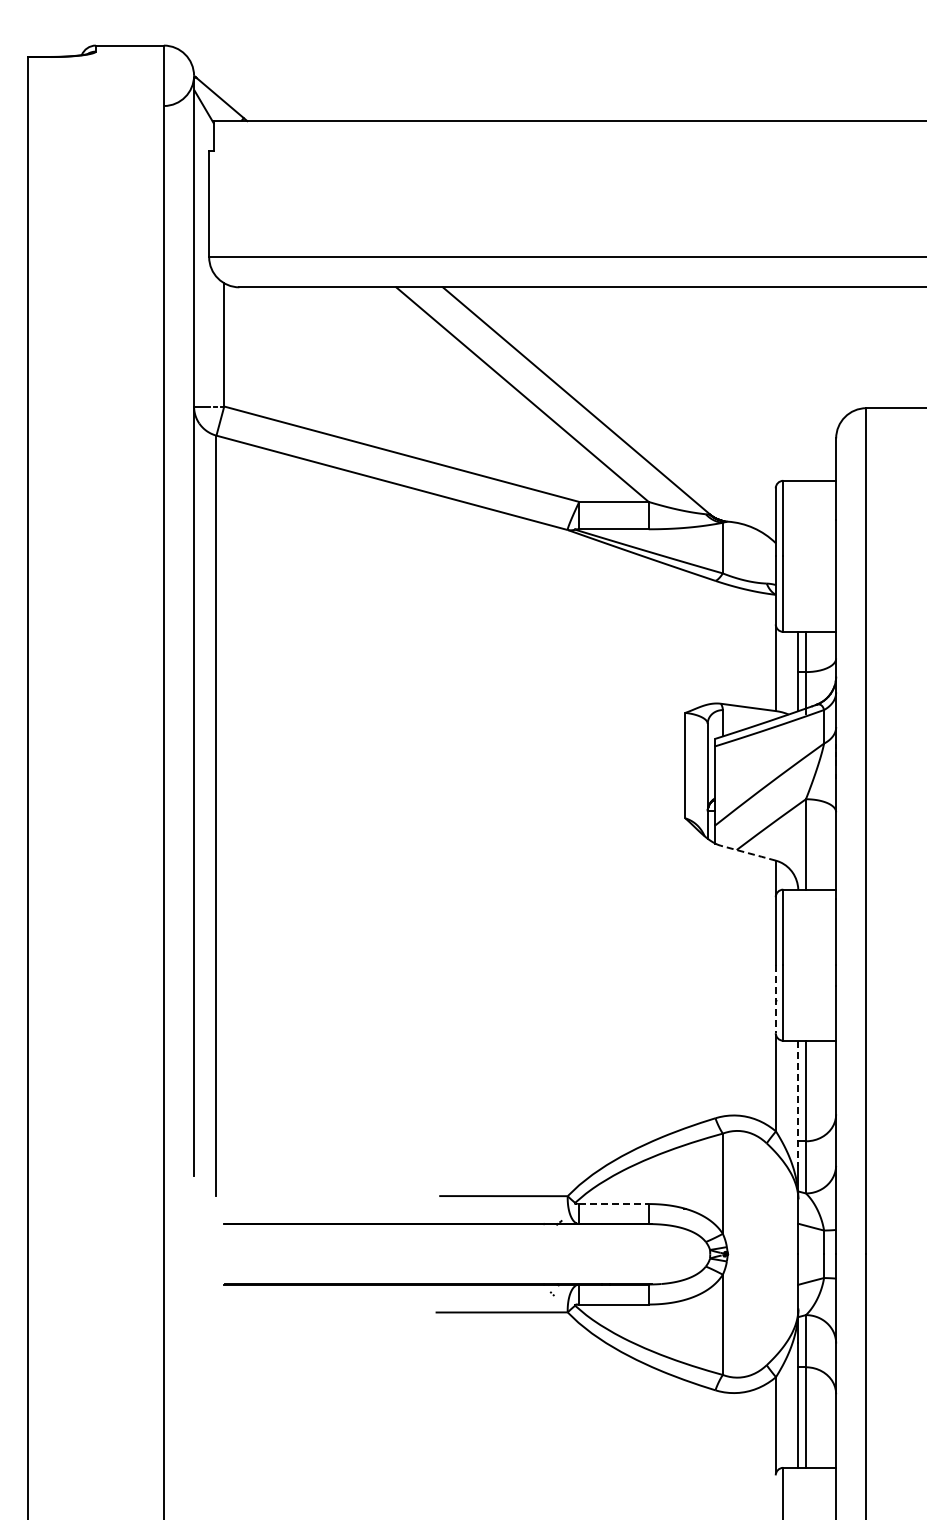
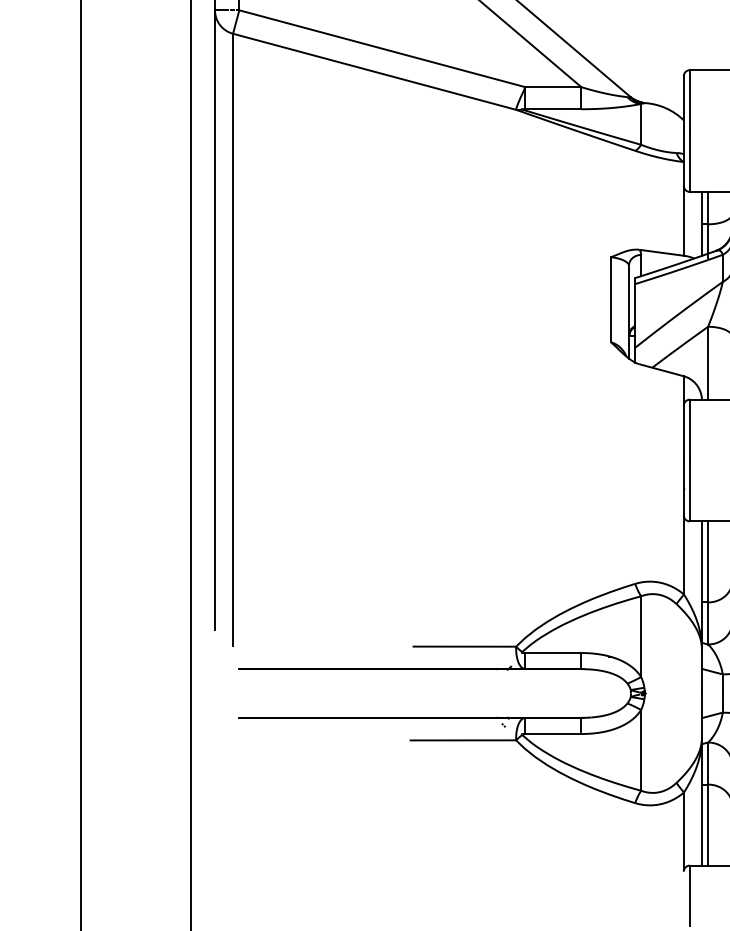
line: (748, 853) -> (661, 370), dashed -> solid
line: (775, 999) -> (683, 488), dashed -> solid
line: (798, 1103) -> (702, 571), dashed -> solid
line: (614, 1204) -> (553, 653), dashed -> solid

